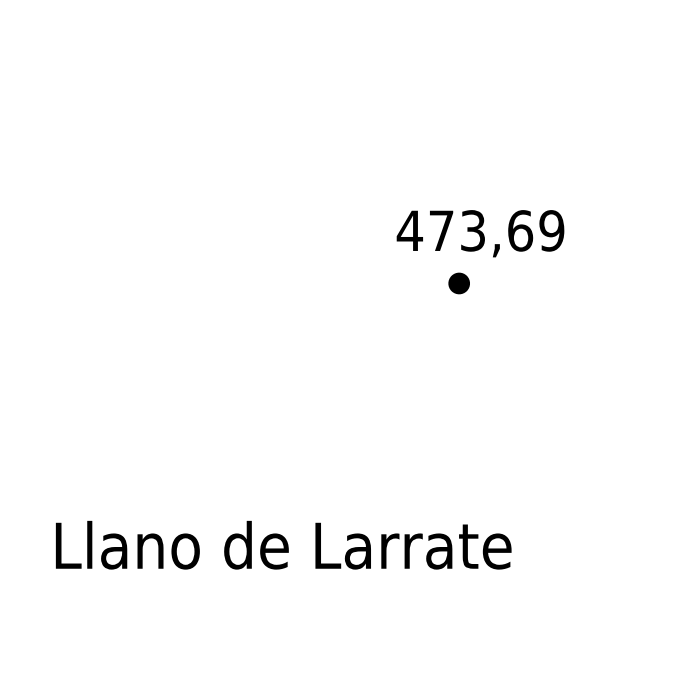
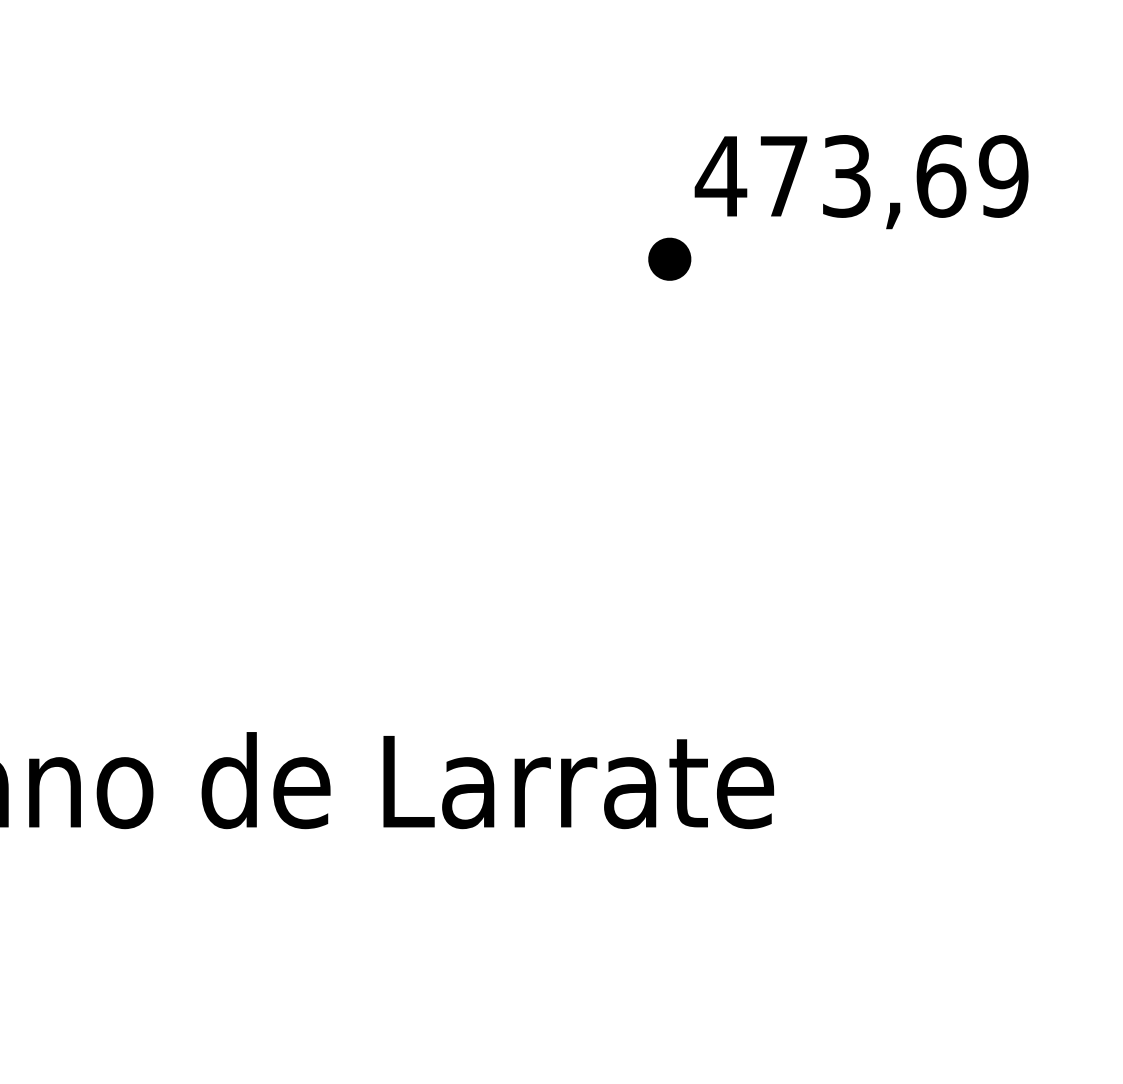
text: (480, 233) -> (861, 181), moved

